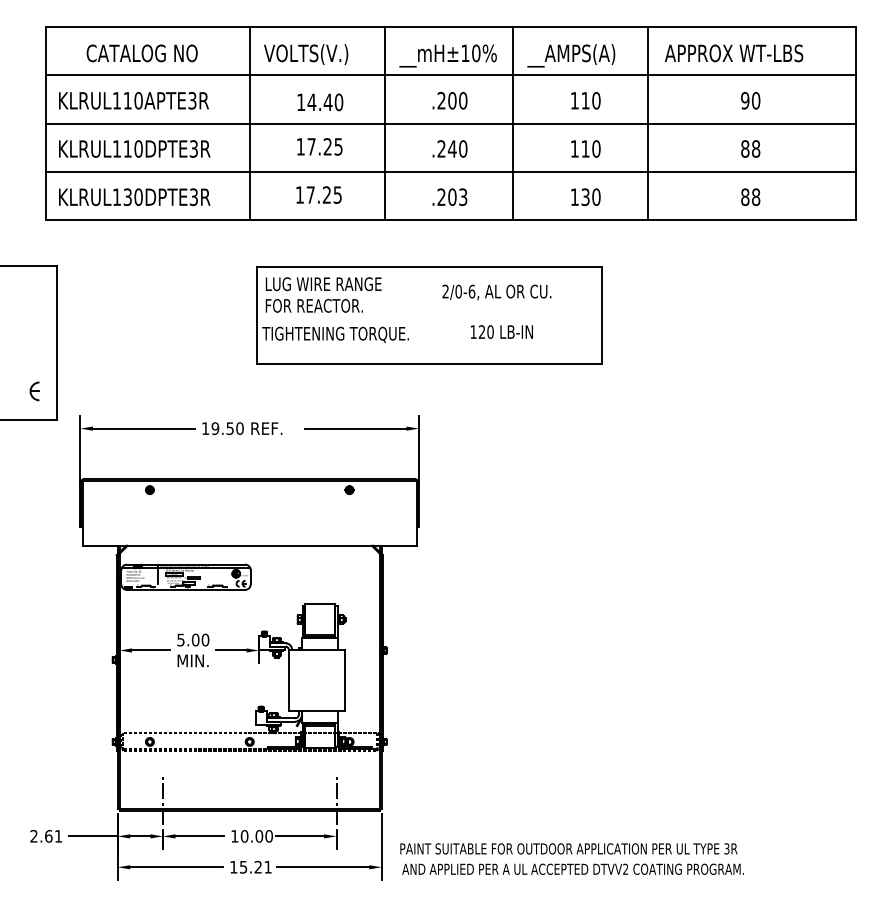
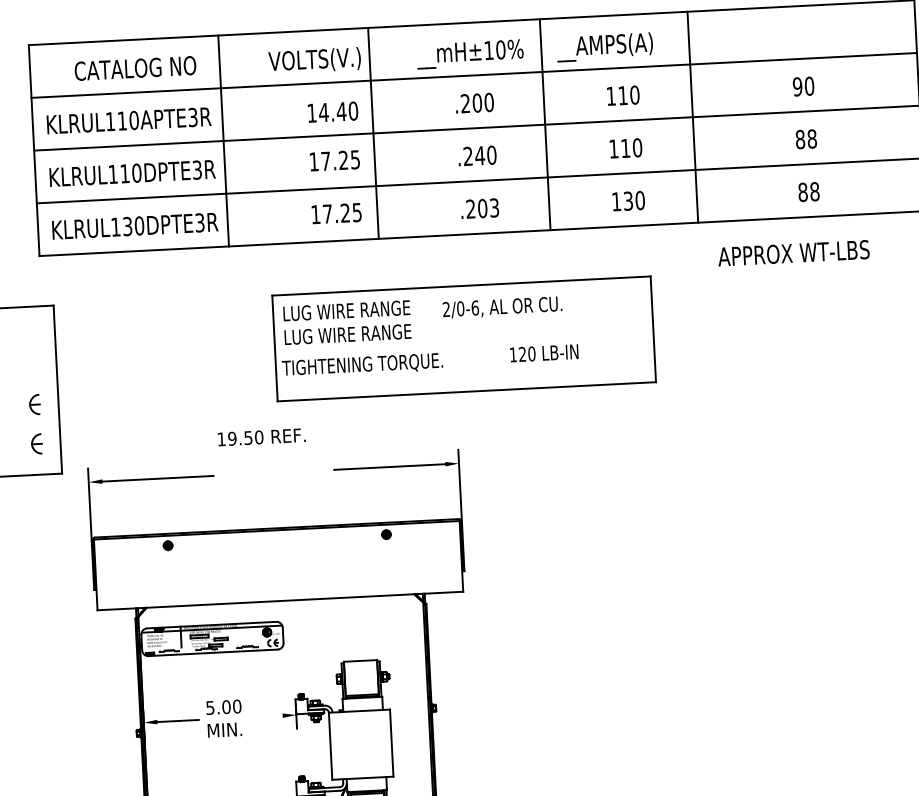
text: (734, 53) -> (794, 253), moved
line: (250, 123) -> (223, 140), moved
line: (385, 123) -> (373, 133), moved
text: (496, 292) -> (502, 307), moved
text: (324, 305) -> (348, 334), FOR REACTOR. -> LUG WIRE RANGE
part: (34, 355) -> (34, 404), added
text: (242, 428) -> (261, 437), moved
line: (230, 650) -> (265, 716), removed

